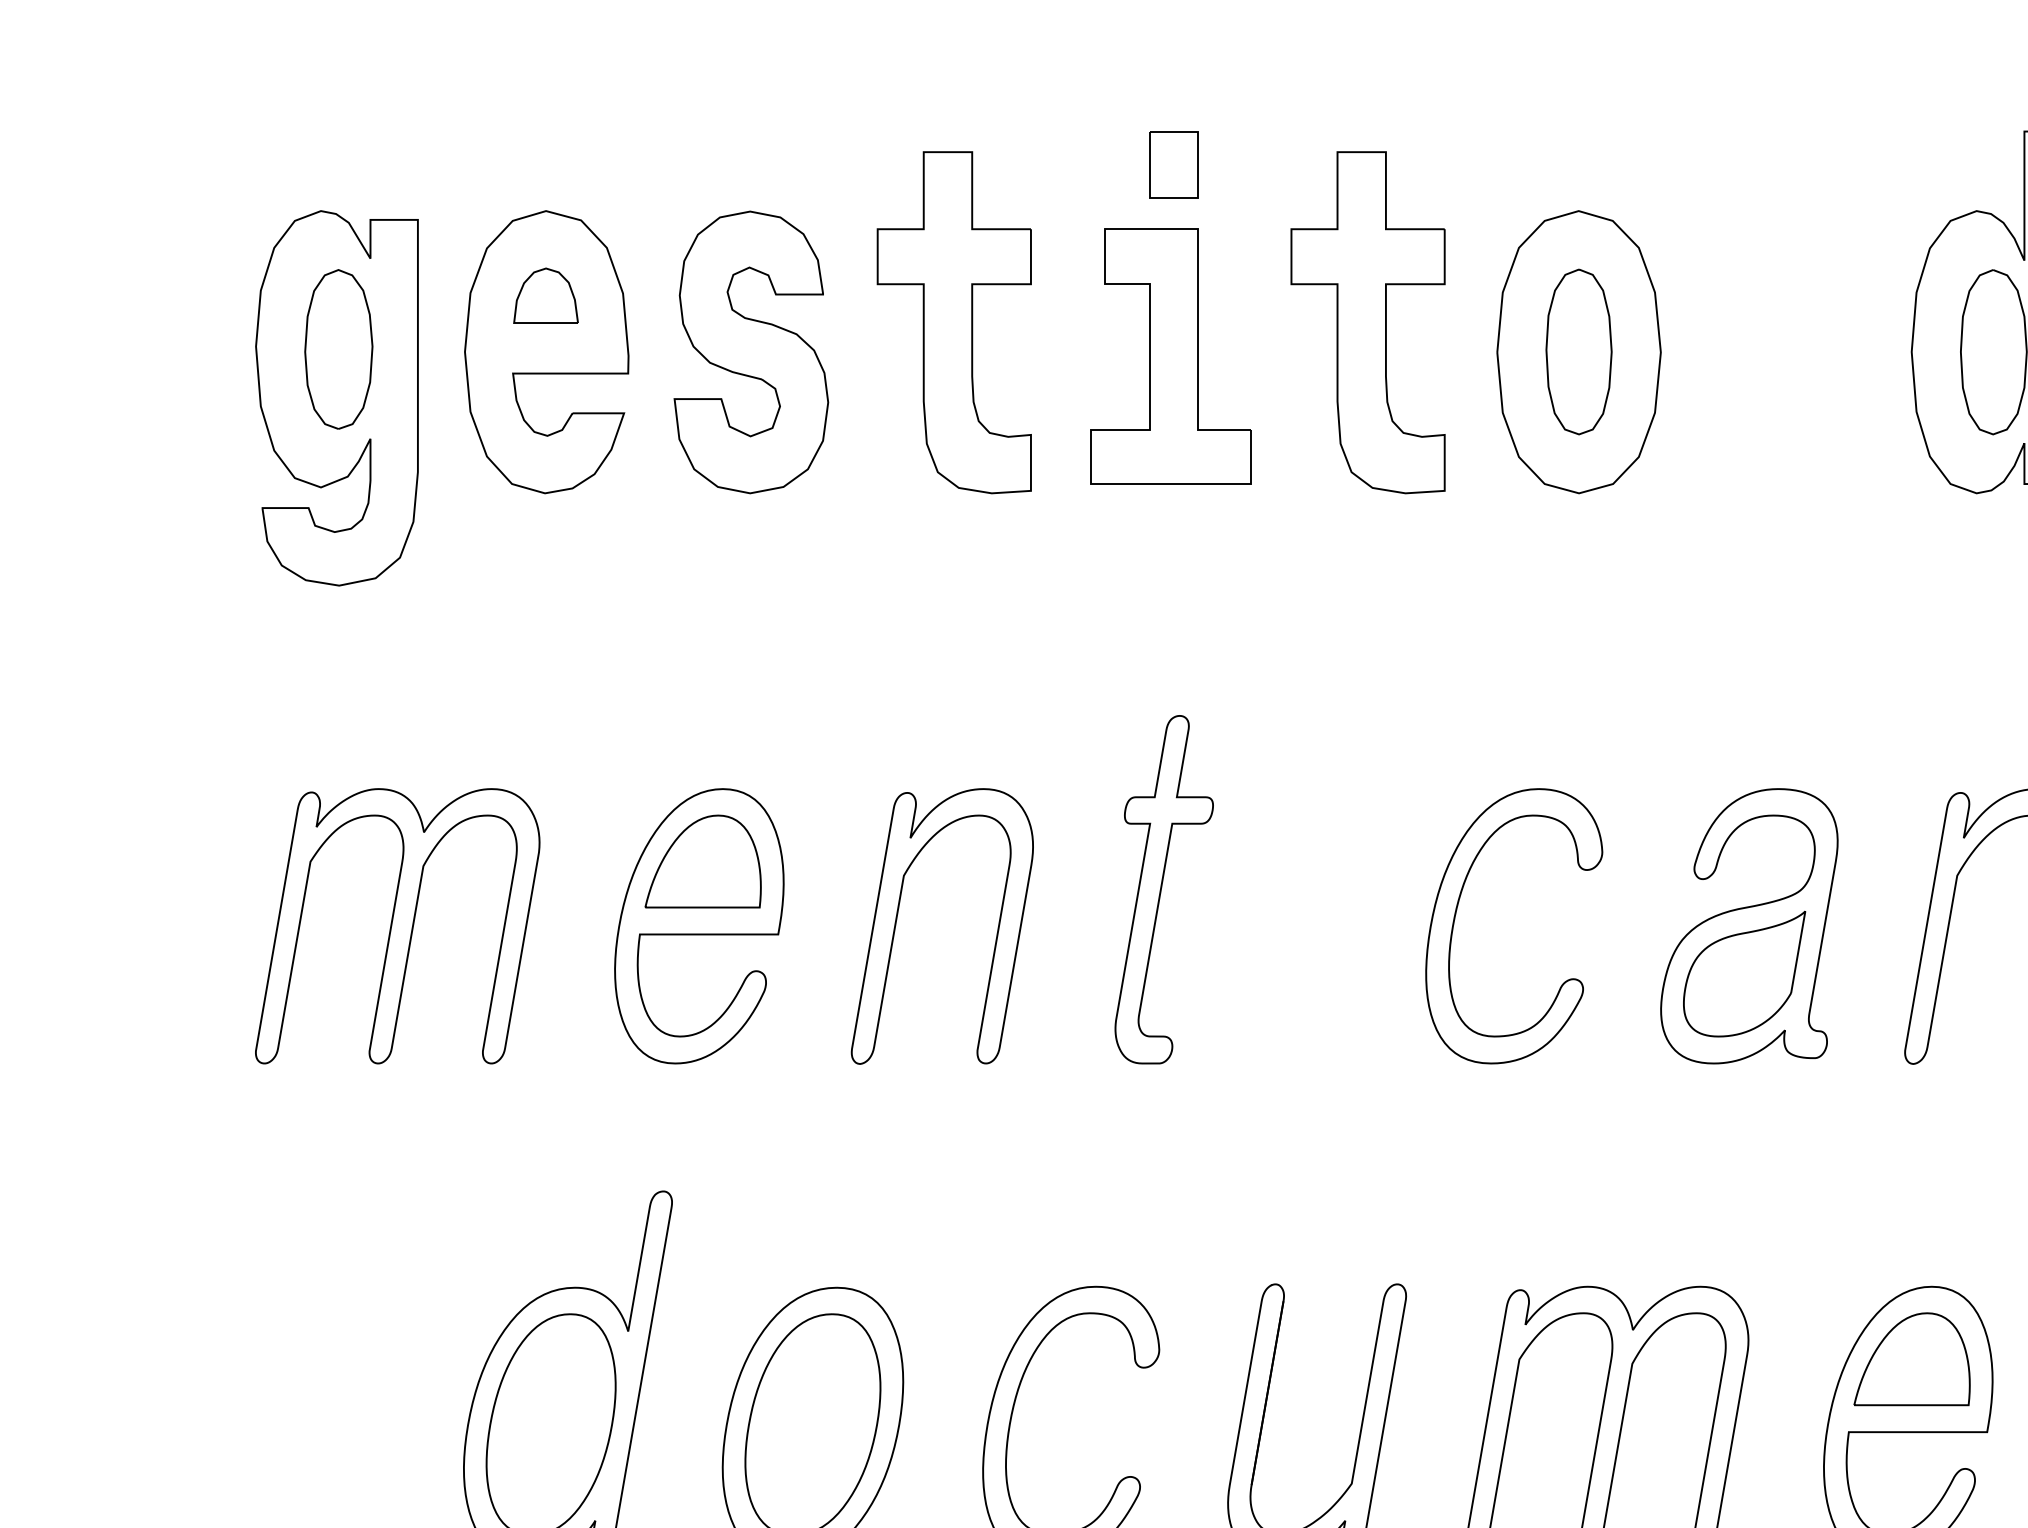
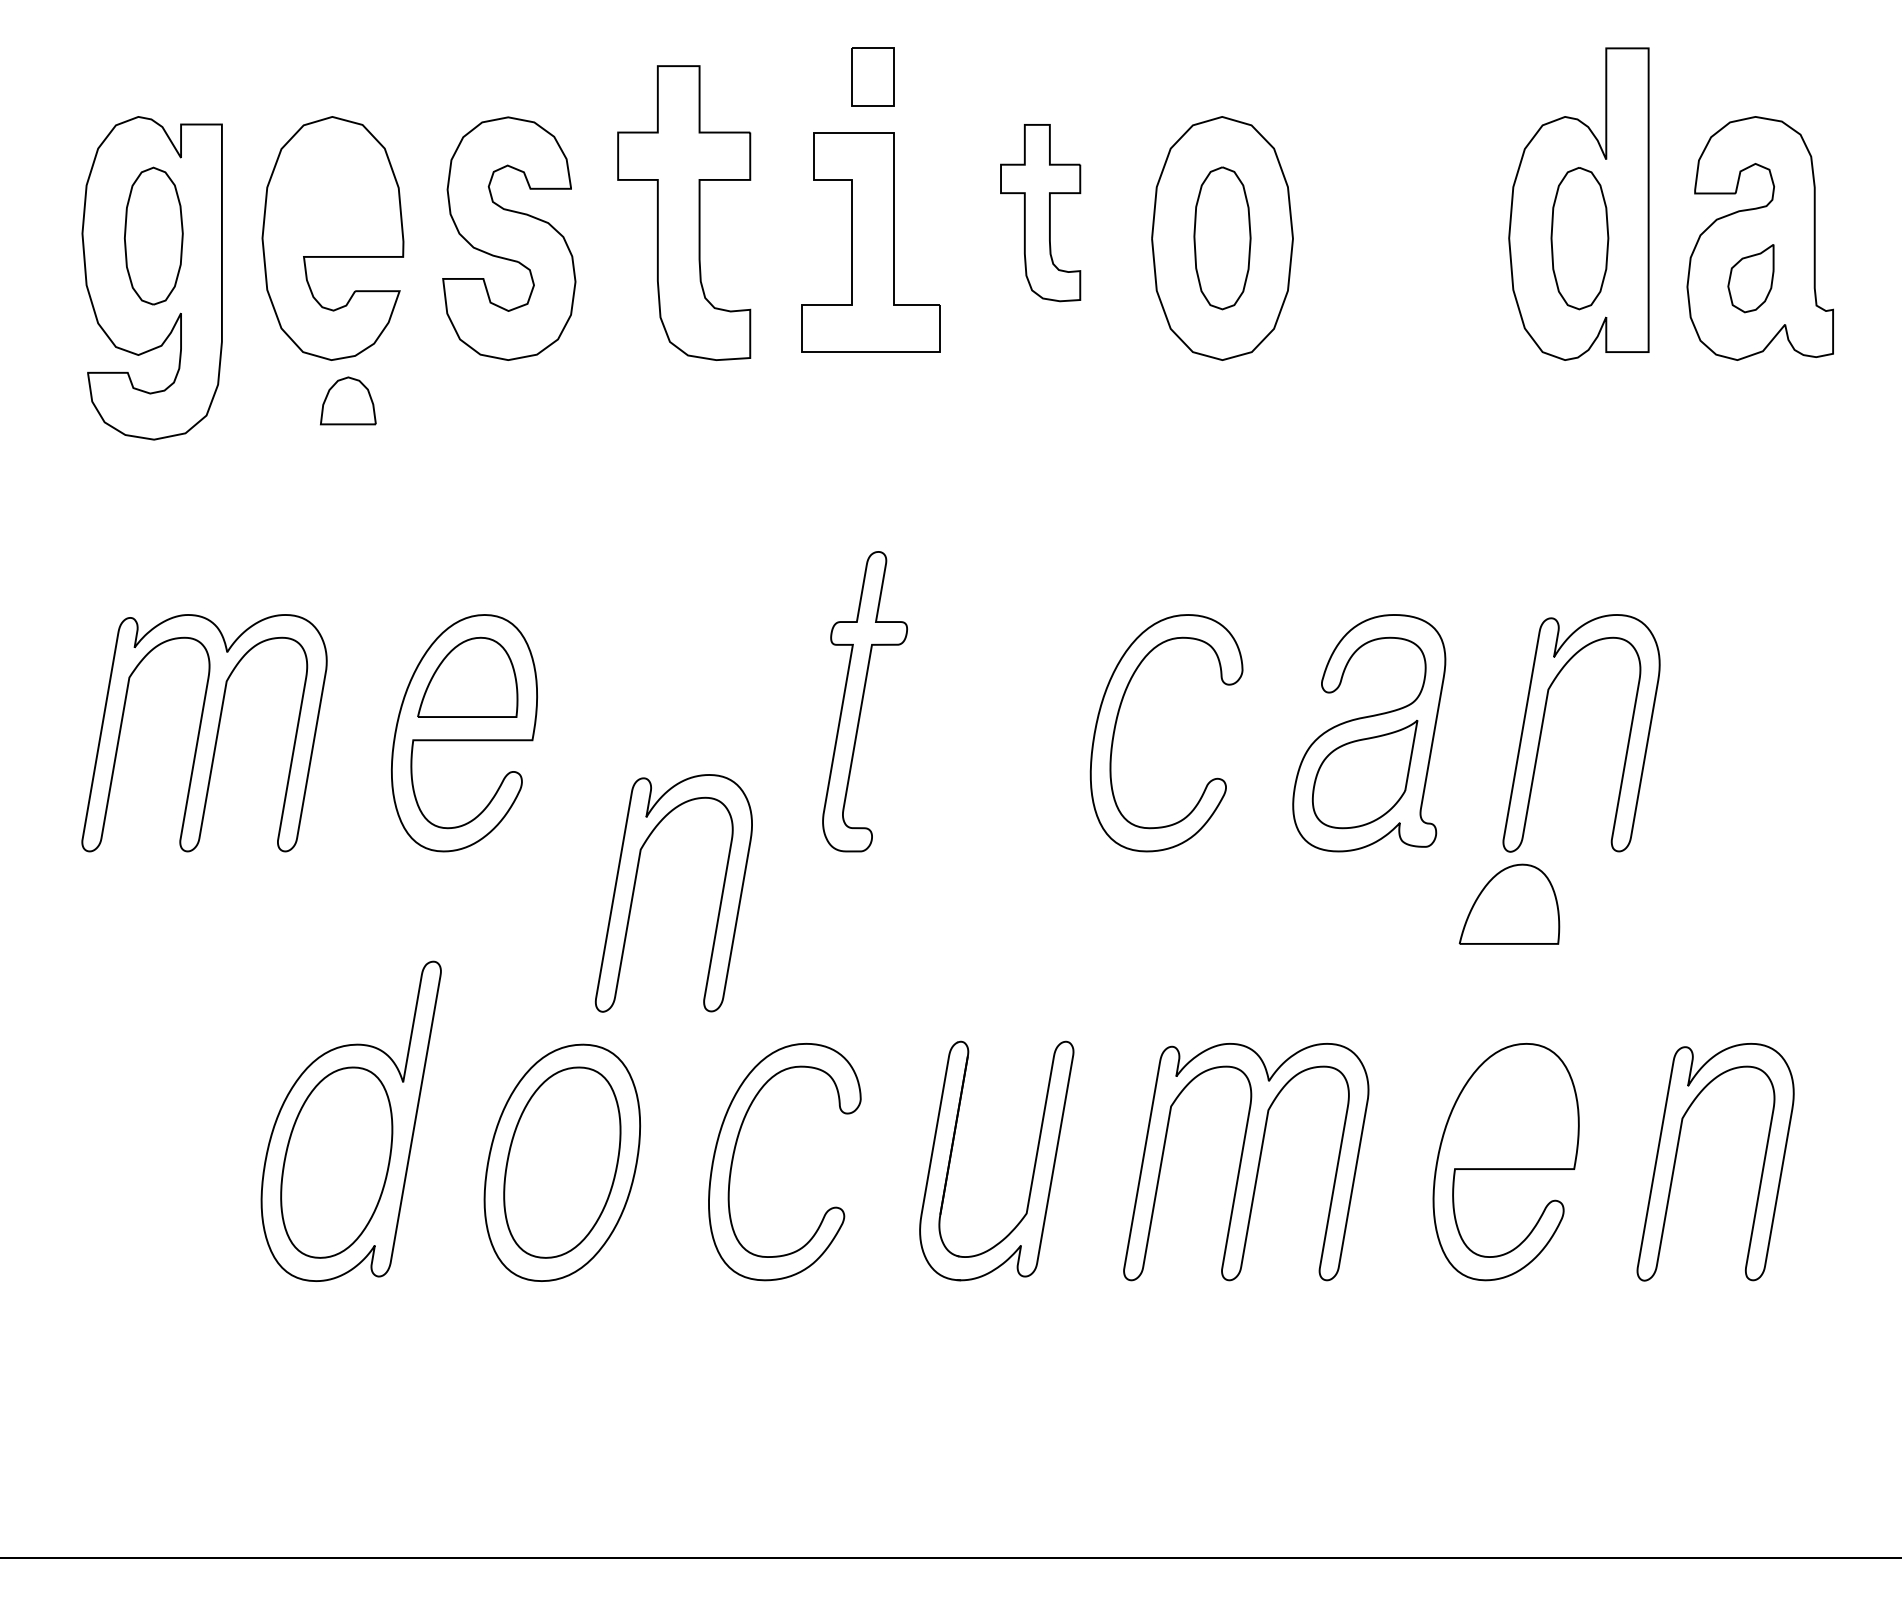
part: (546, 295) -> (348, 400), moved
part: (1367, 322) -> (1040, 212), size x0.6
part: (897, 919) -> (635, 887), moved
part: (1912, 1358) -> (1509, 903), moved

